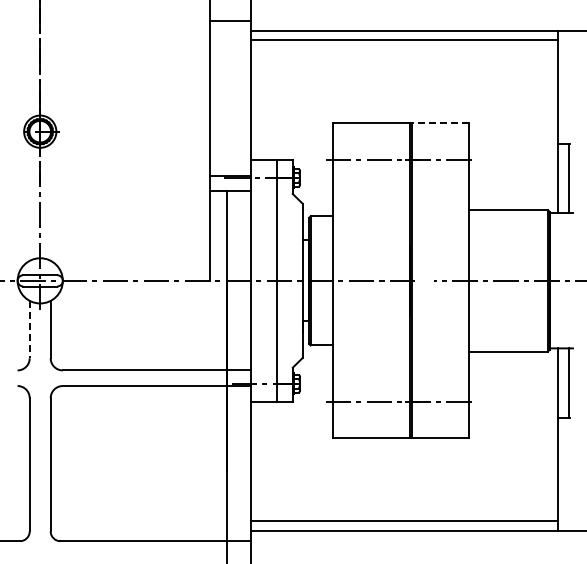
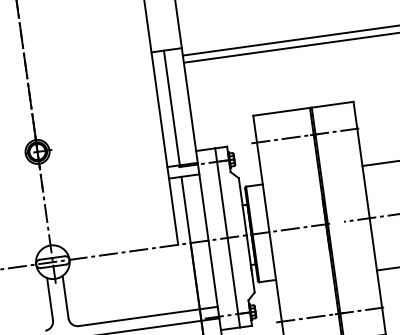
line: (226, 98) -> (171, 108), added
line: (440, 123) -> (332, 104), dashed -> solid
line: (29, 329) -> (49, 299), dashed -> solid

